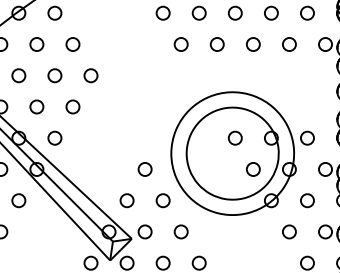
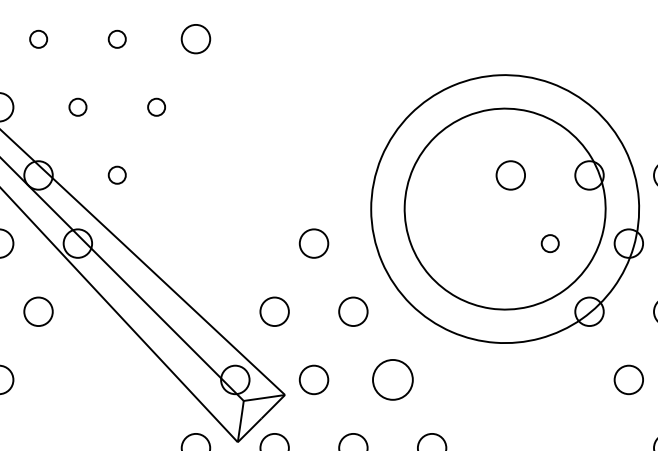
circle: (18, 75) -> (37, 38), size x0.6
circle: (54, 75) -> (116, 38), size x0.6
circle: (36, 106) -> (77, 106), size x0.6
circle: (72, 106) -> (155, 106), size x0.6
circle: (54, 137) -> (116, 173), size x0.6
circle: (253, 169) -> (550, 243), size x0.6
circle: (180, 231) -> (391, 378), size x1.4

